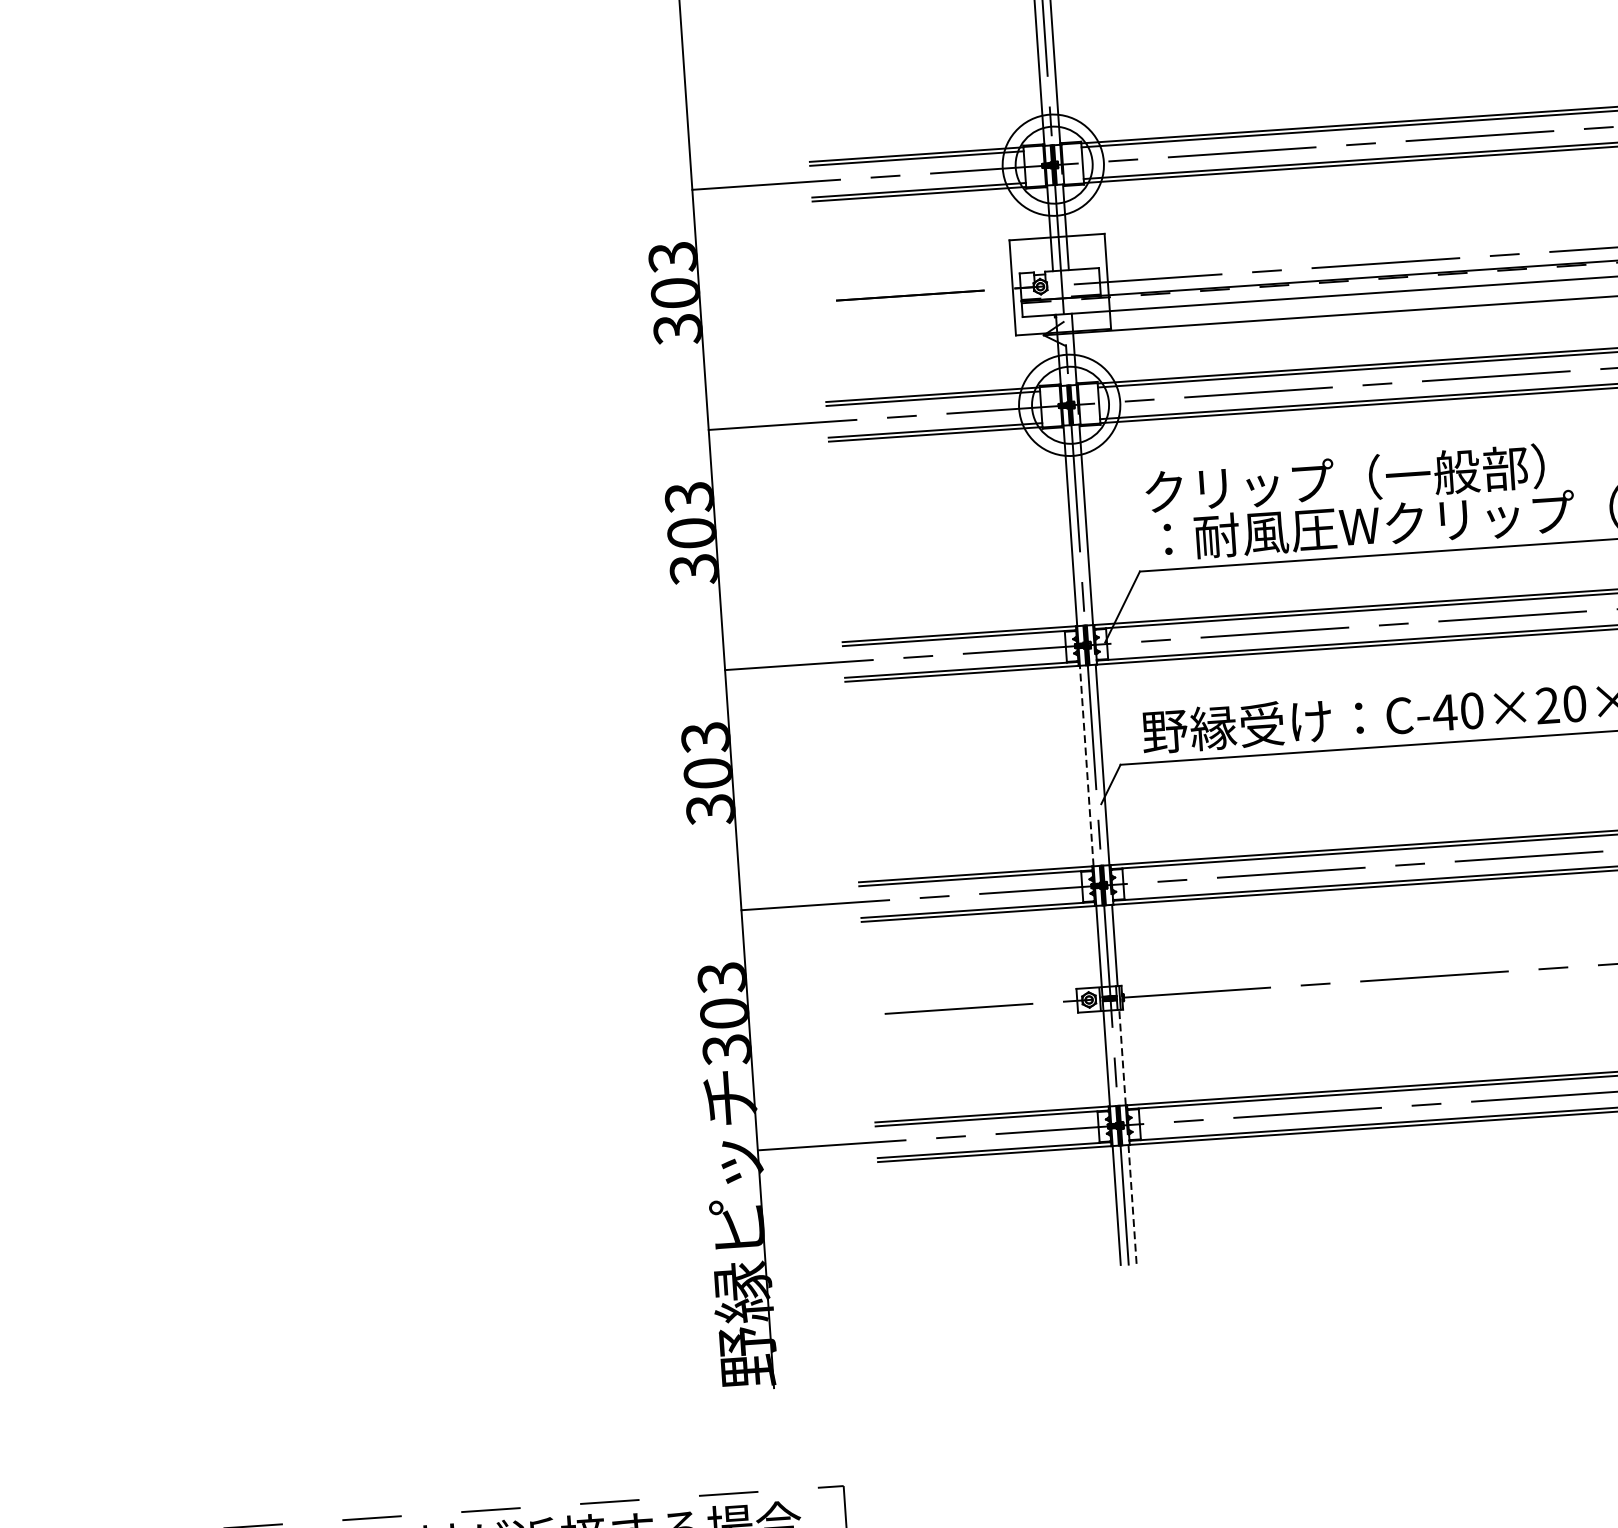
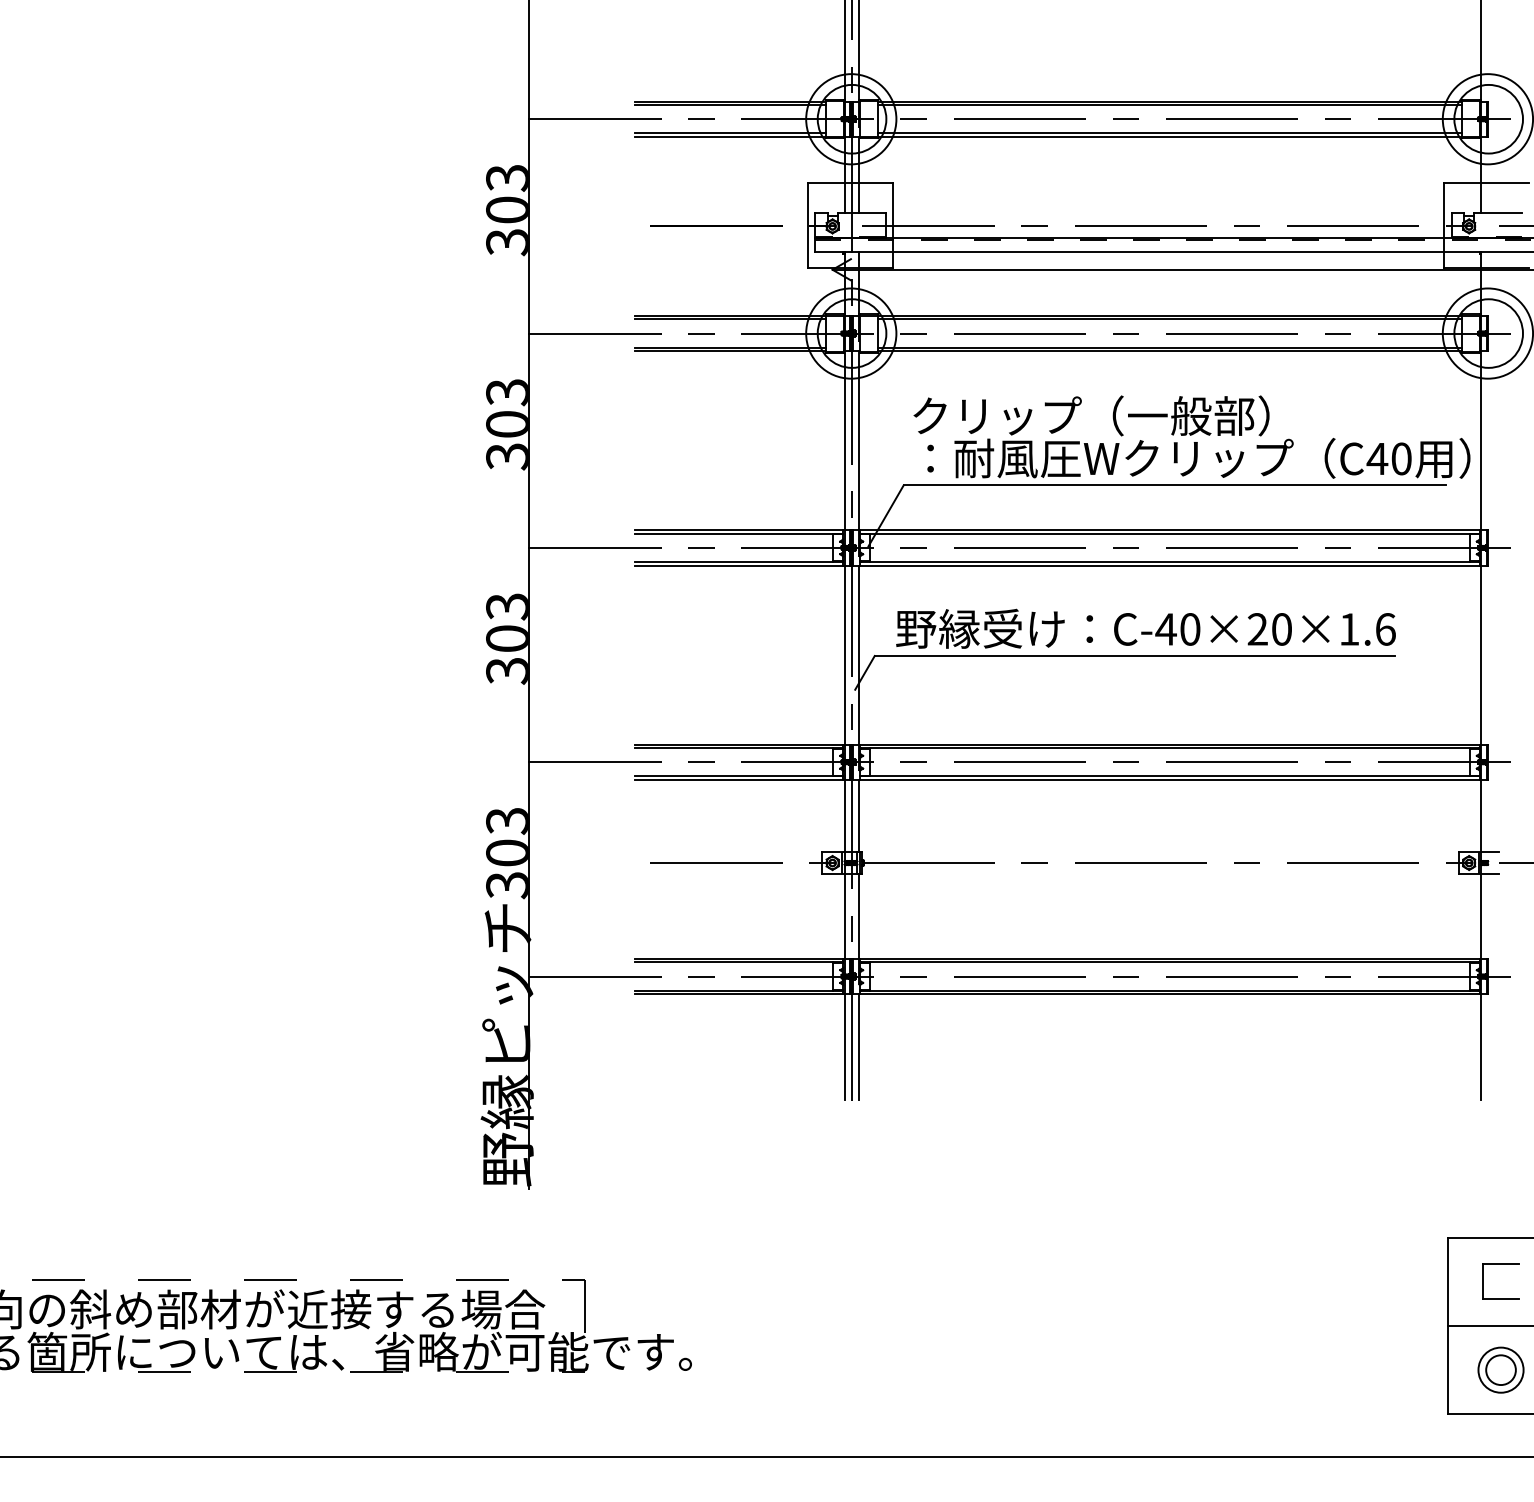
line: (1086, 765) -> (844, 654), dashed -> solid
line: (1122, 1057) -> (858, 916), dashed -> solid
line: (1132, 1203) -> (858, 1046), dashed -> solid

